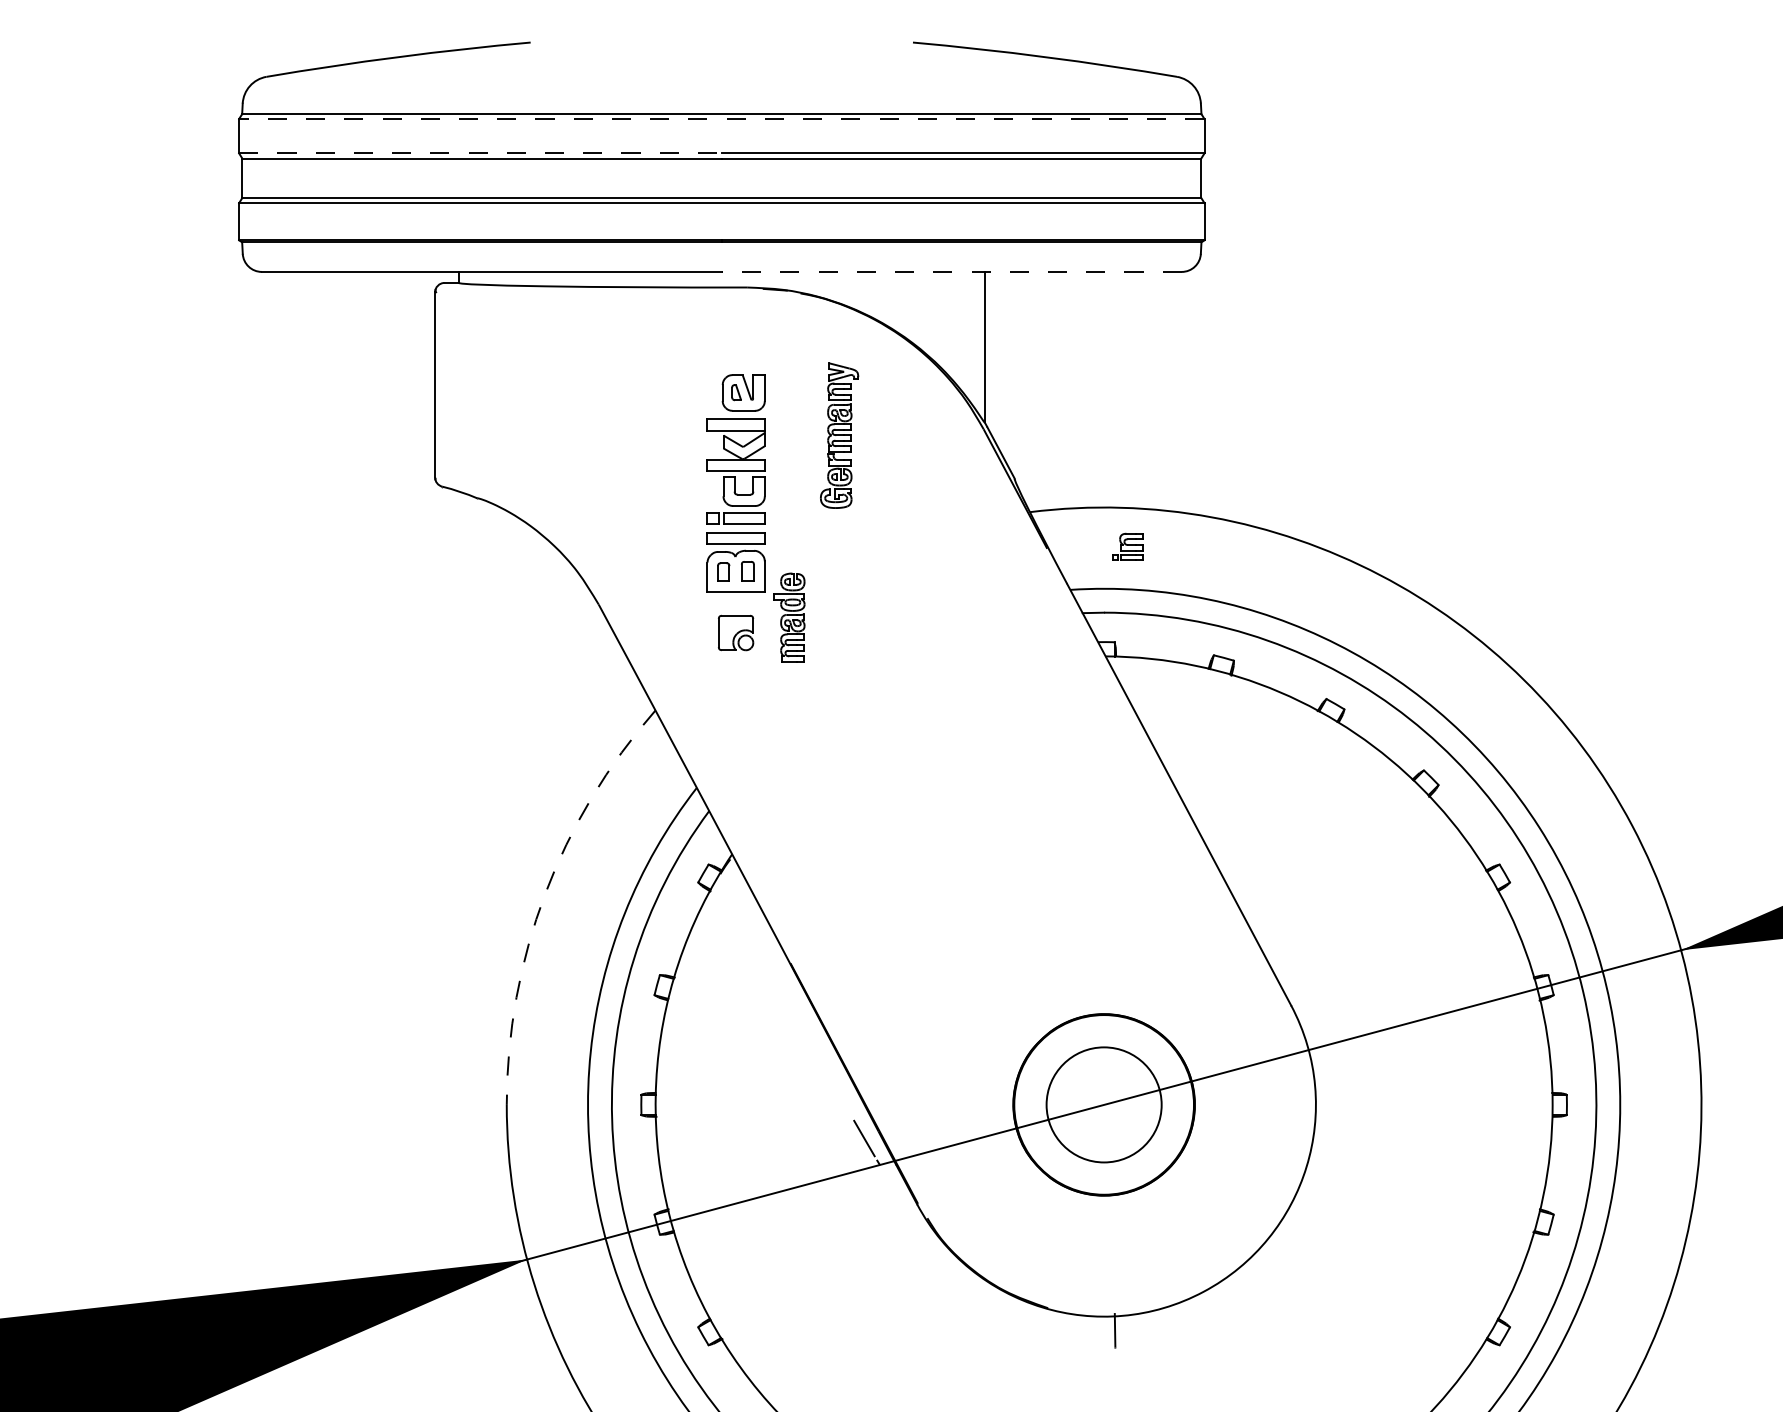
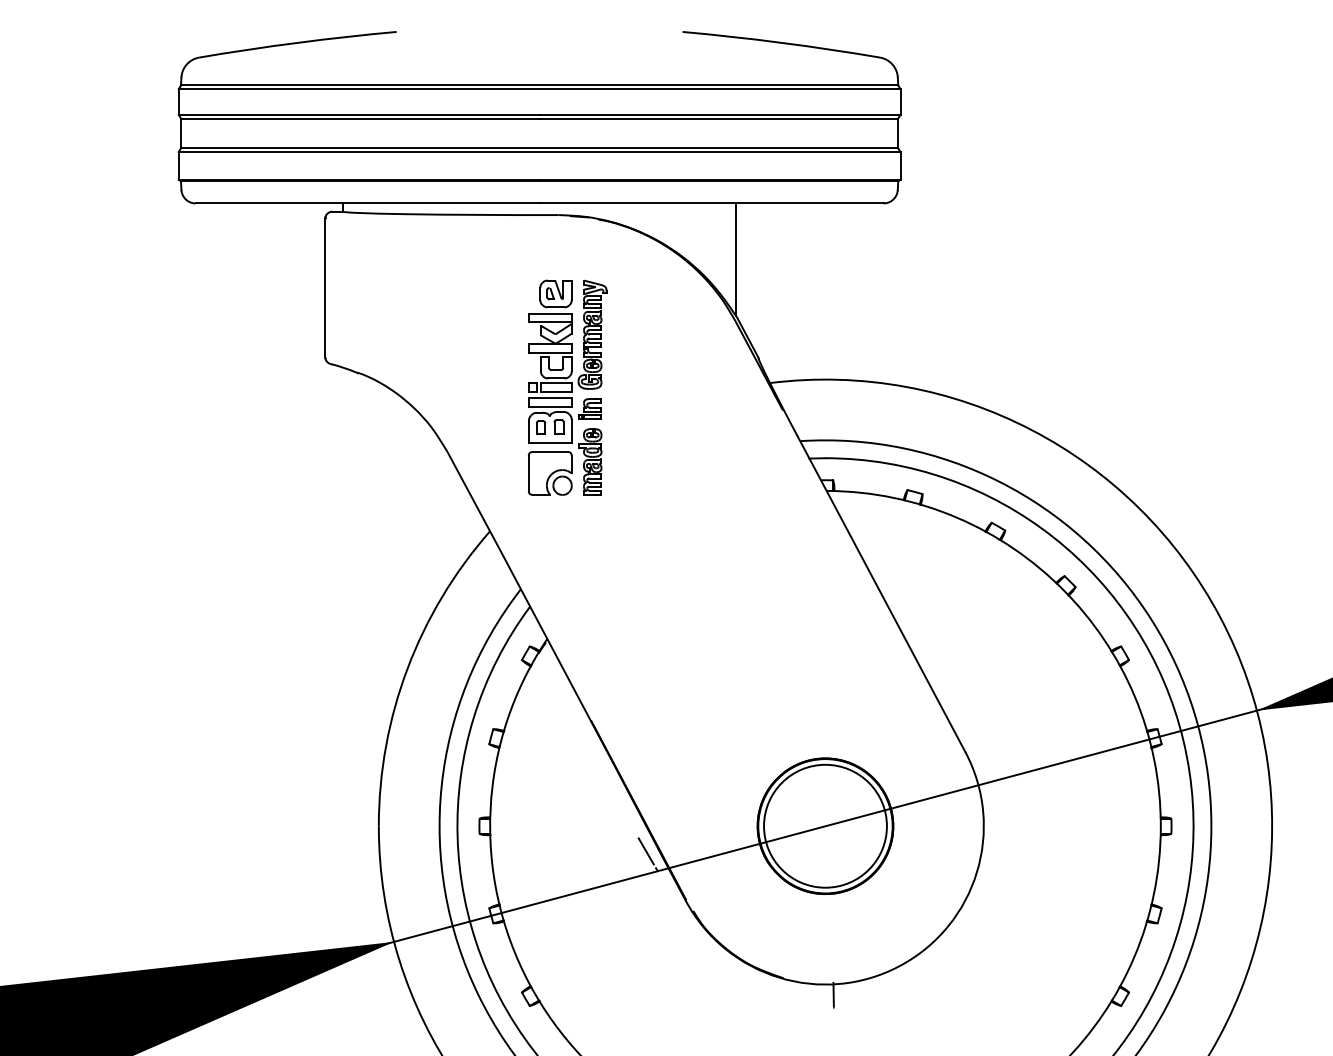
line: (721, 119) -> (539, 89), dashed -> solid
line: (480, 153) -> (359, 114), dashed -> solid
line: (951, 271) -> (711, 203), dashed -> solid
part: (839, 435) -> (592, 334), moved
part: (1127, 546) -> (589, 408), moved
part: (735, 632) -> (549, 473), size x1.67
arc: (545, 894) -> (407, 668), dashed -> solid
circle: (1103, 1104) -> (825, 825), size x1.43

